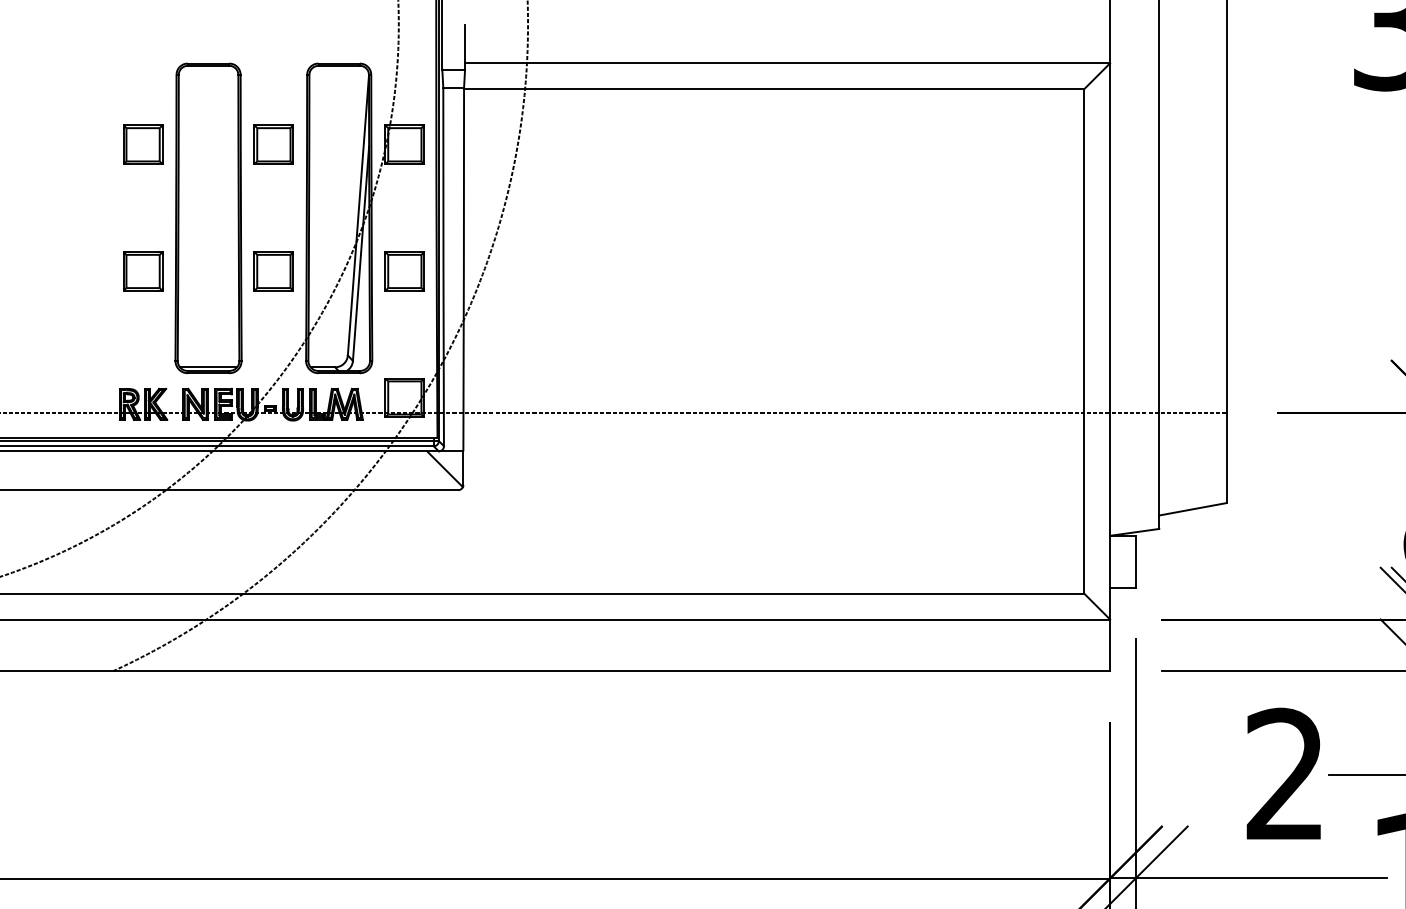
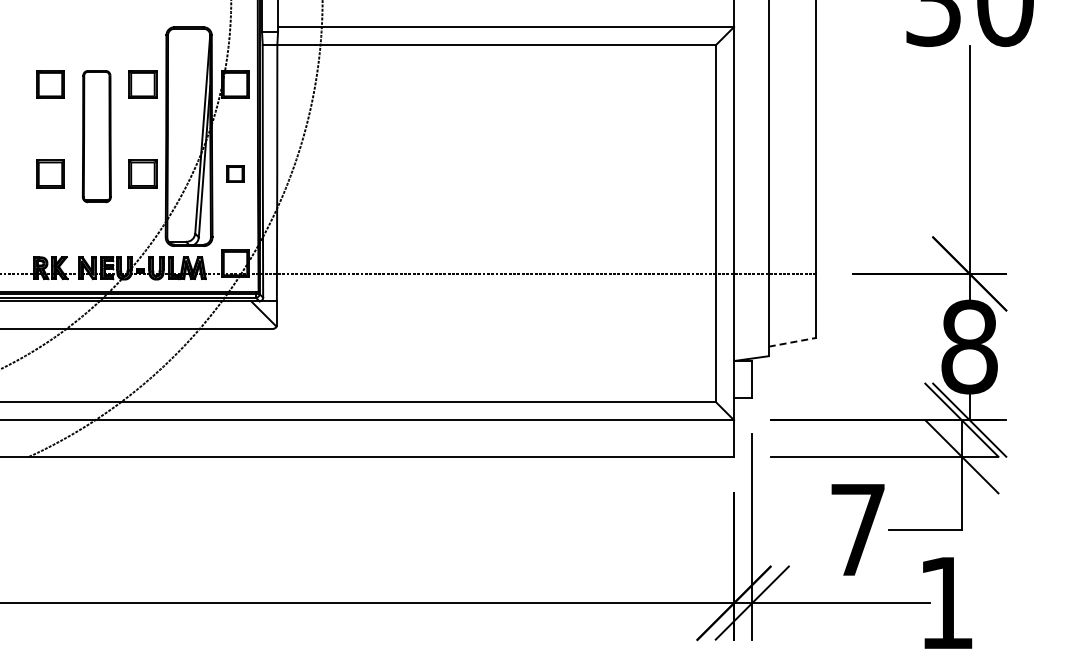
part: (208, 218) -> (96, 136), size x0.6
part: (404, 270) -> (235, 173), size x0.6
line: (1194, 509) -> (793, 342), solid -> dashed
text: (1284, 772) -> (857, 528), 2 -> 7

